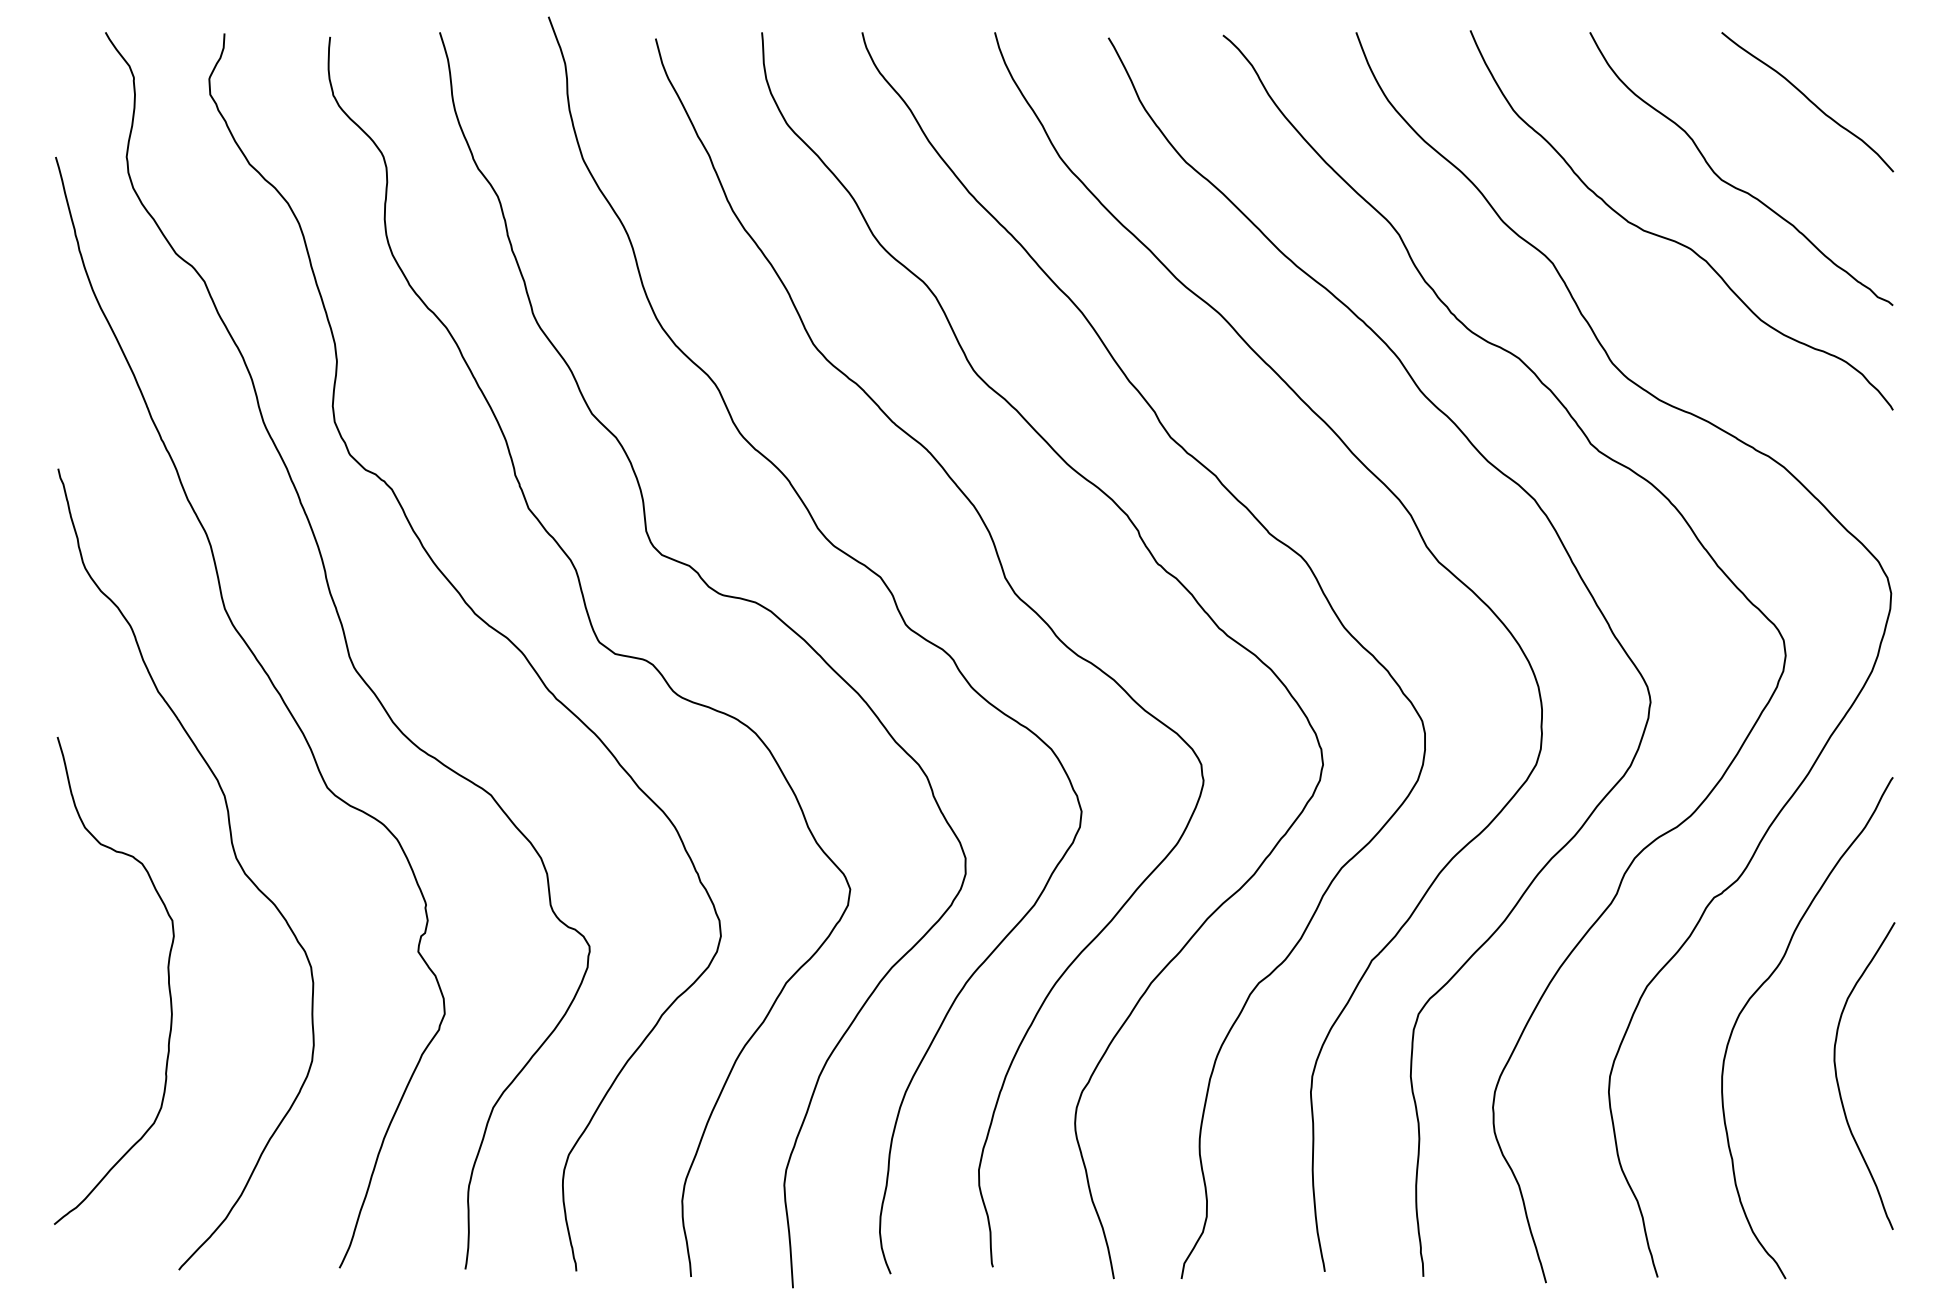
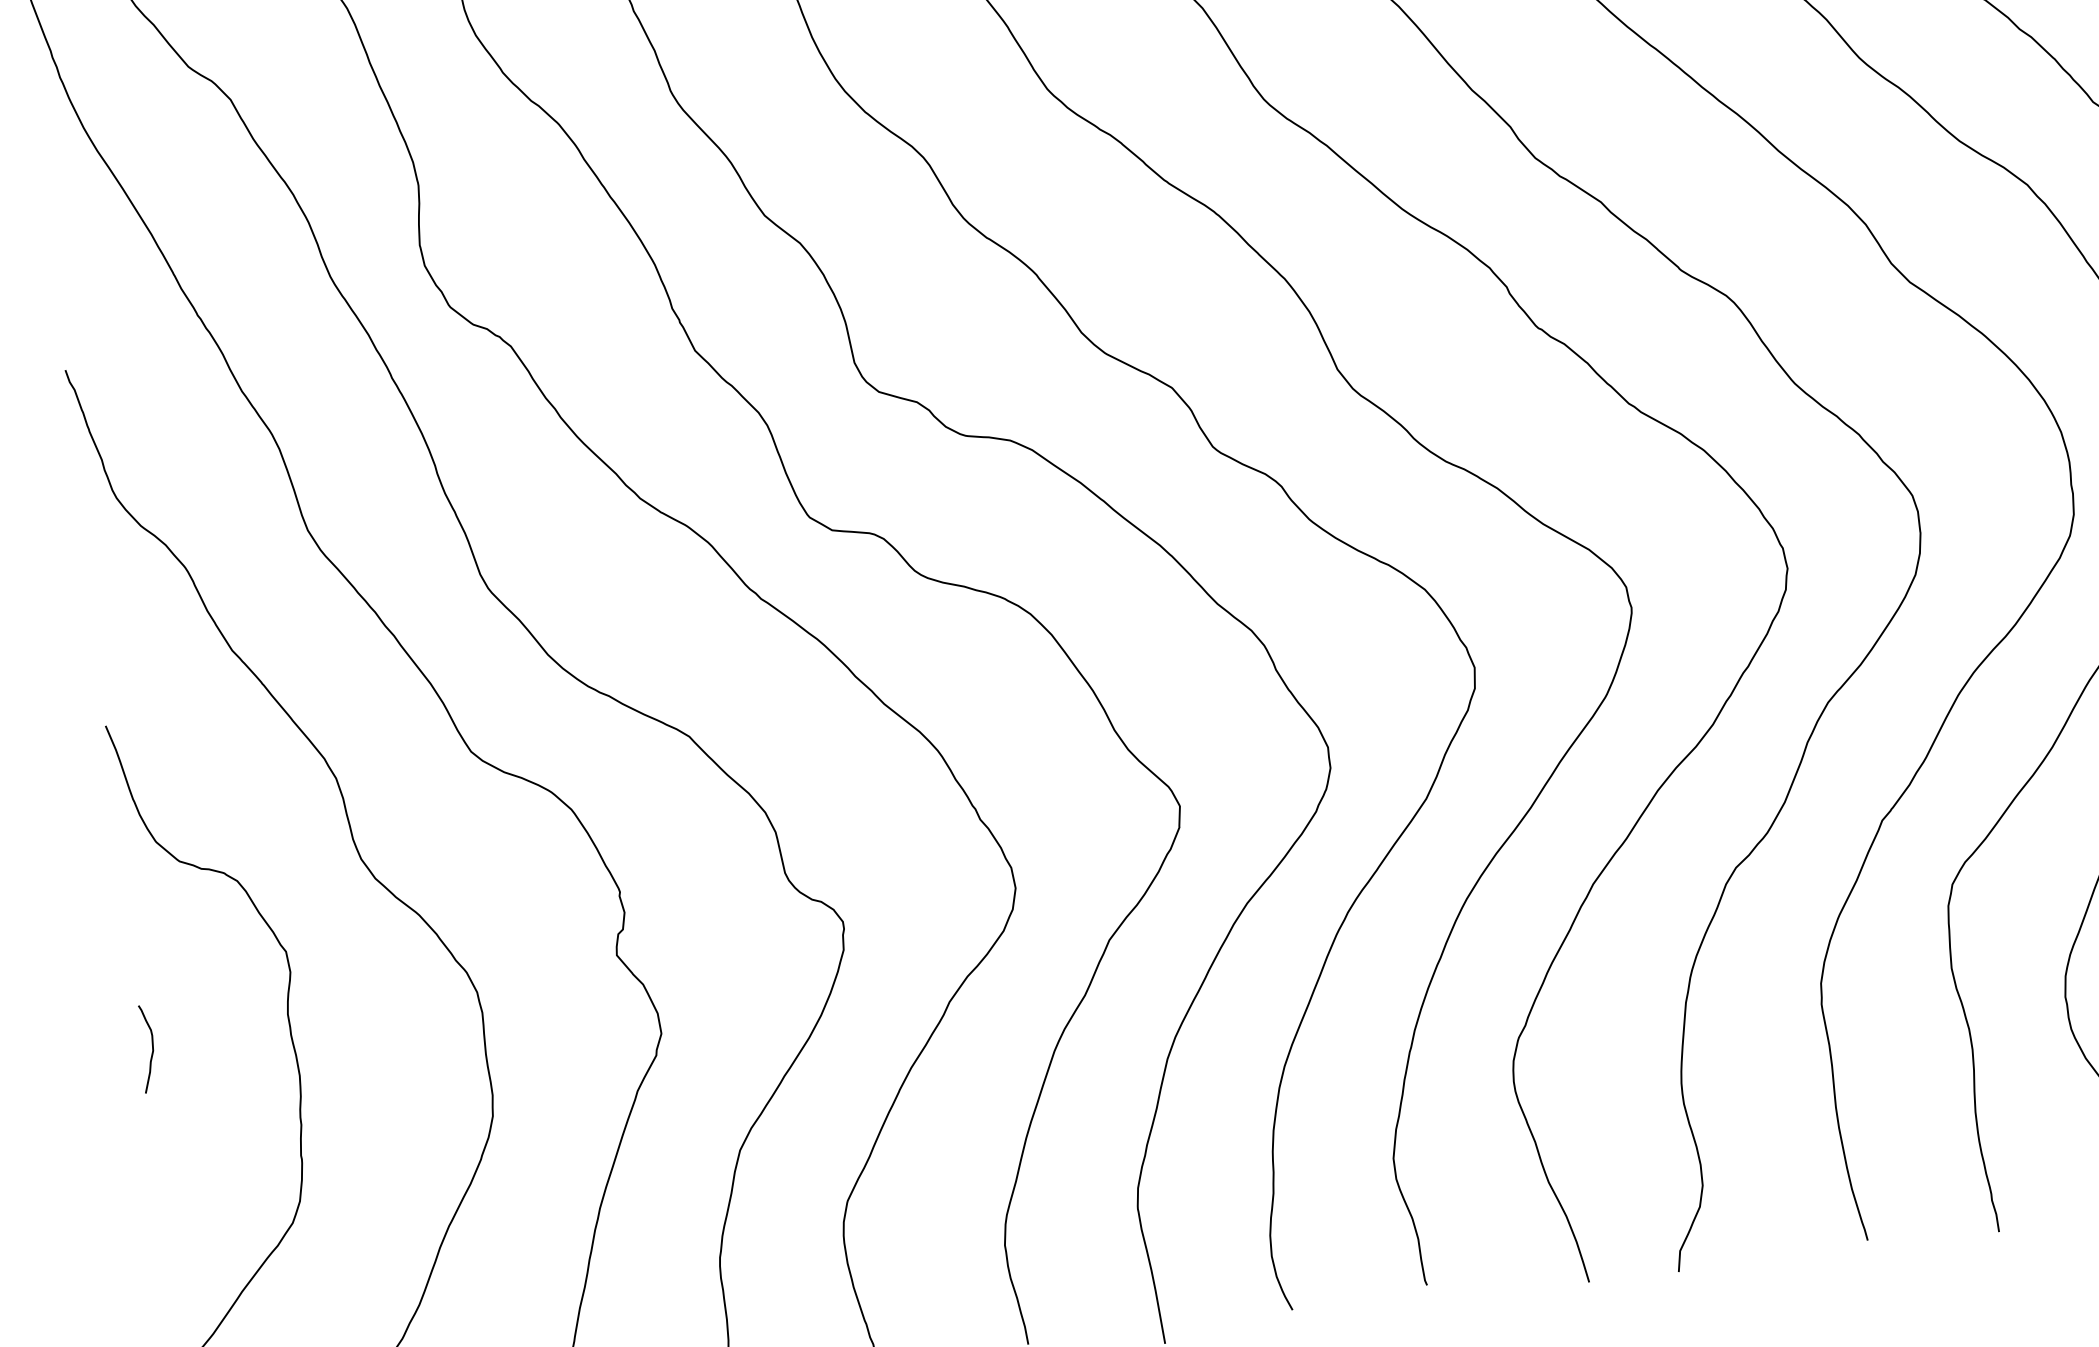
curve: (64, 980) -> (152, 1047), added

